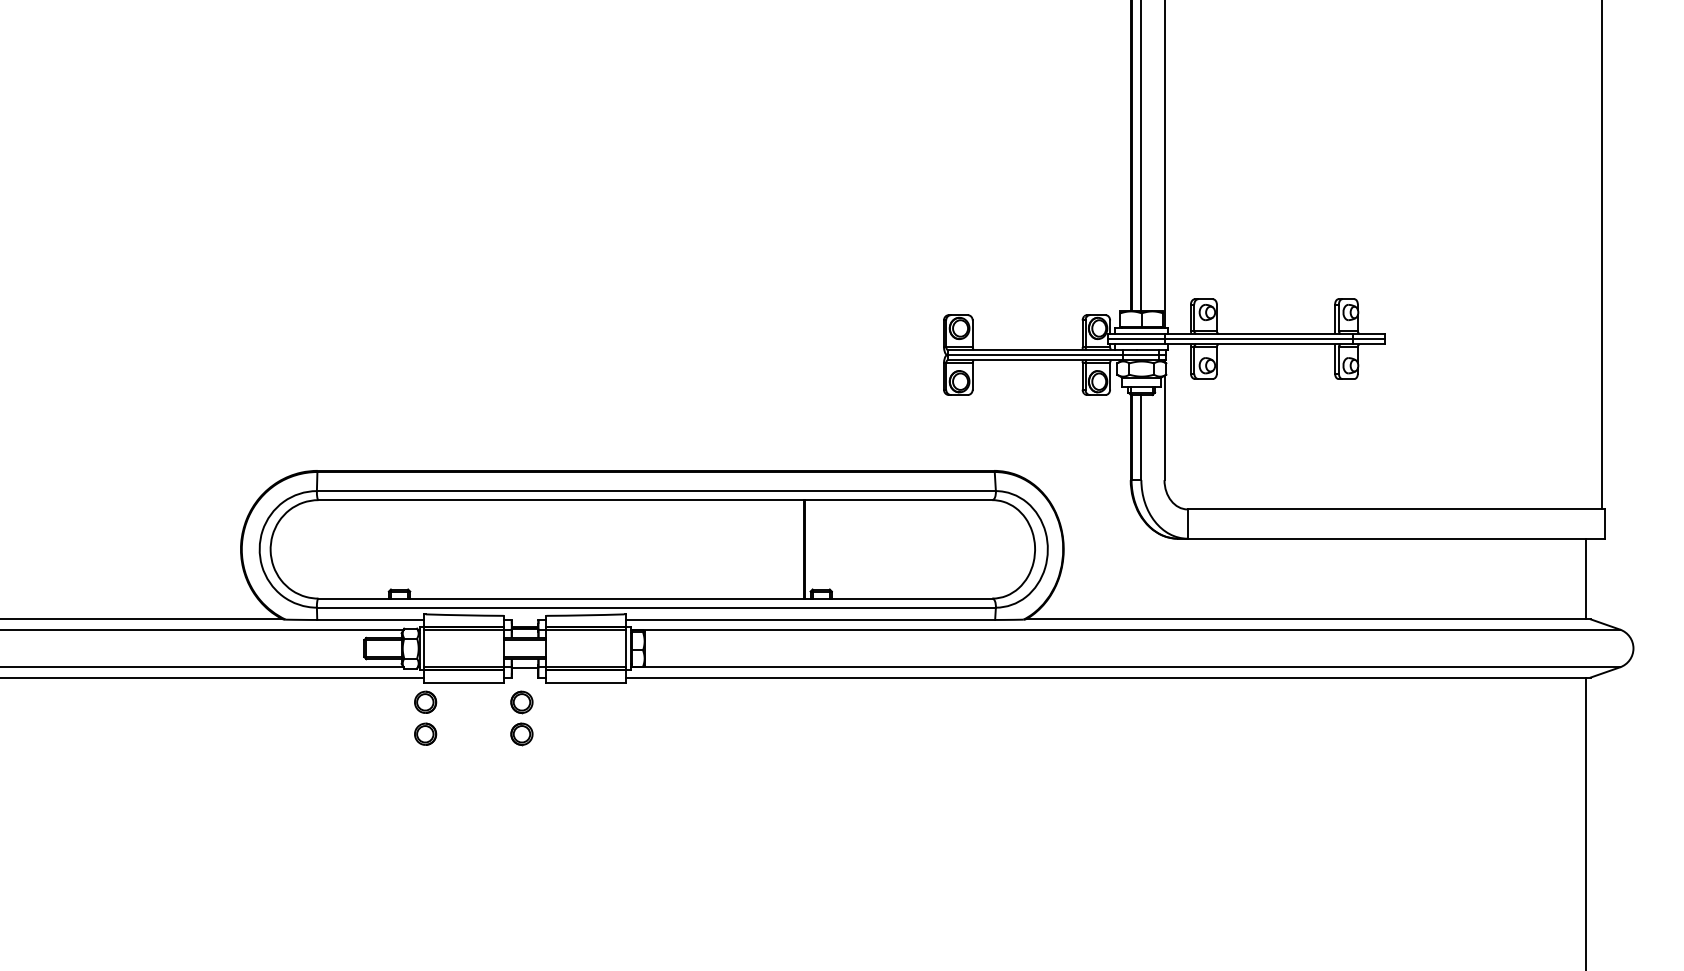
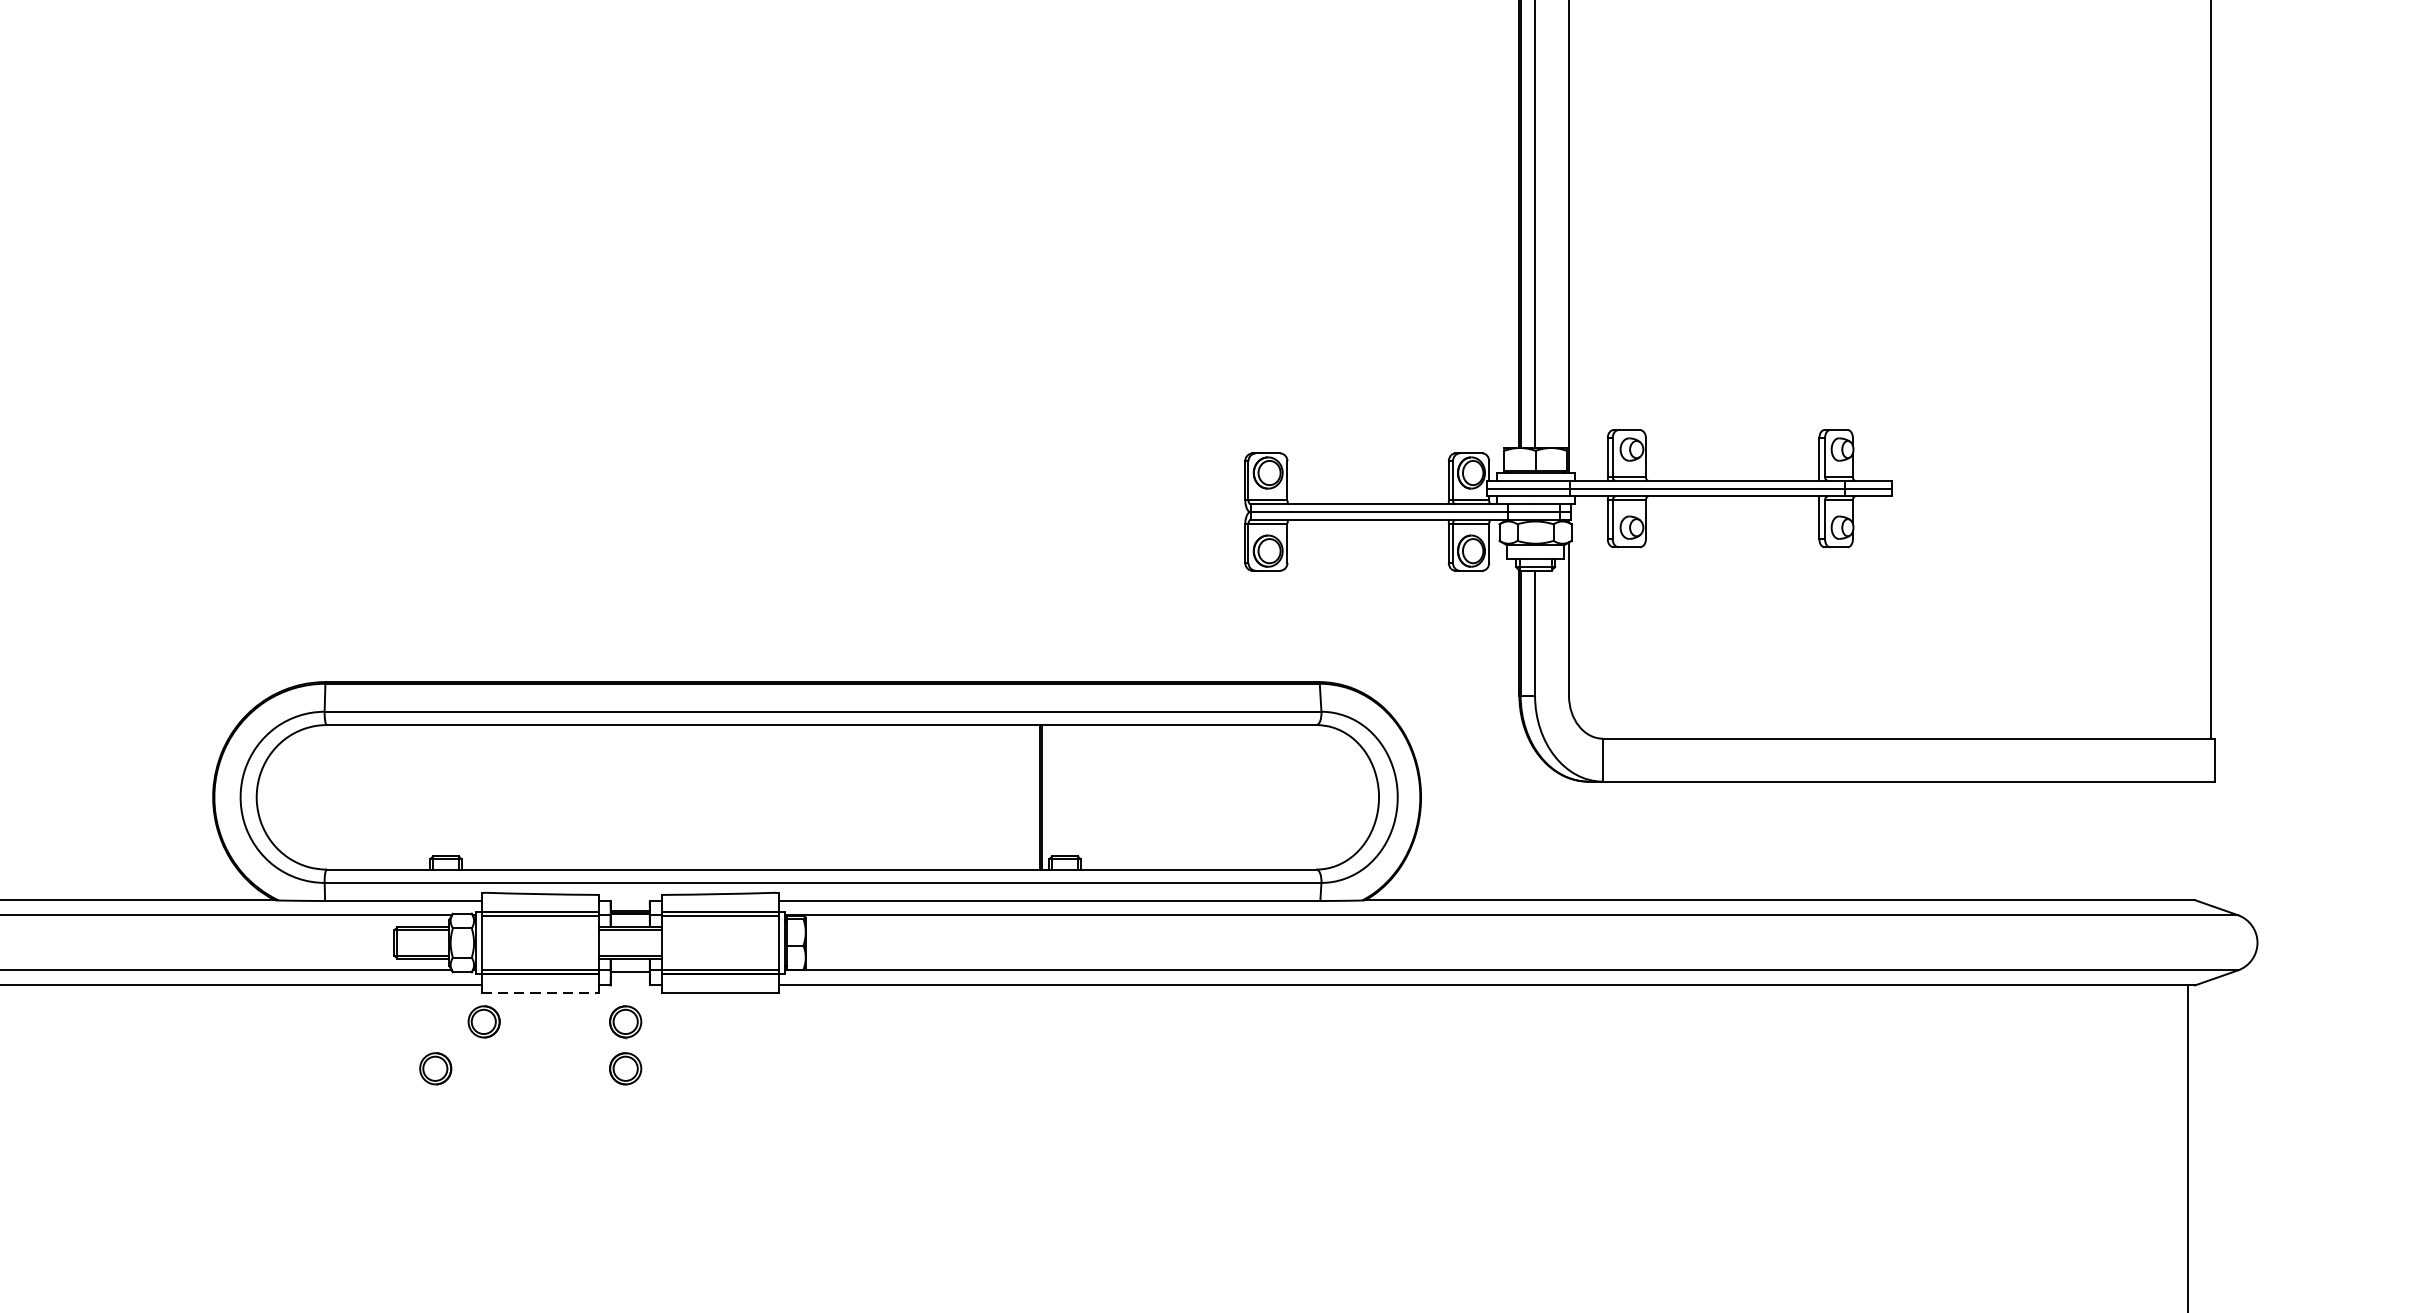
line: (1586, 578) -> (2188, 840), removed
line: (463, 682) -> (539, 992), solid -> dashed
part: (425, 733) -> (435, 1067), moved

